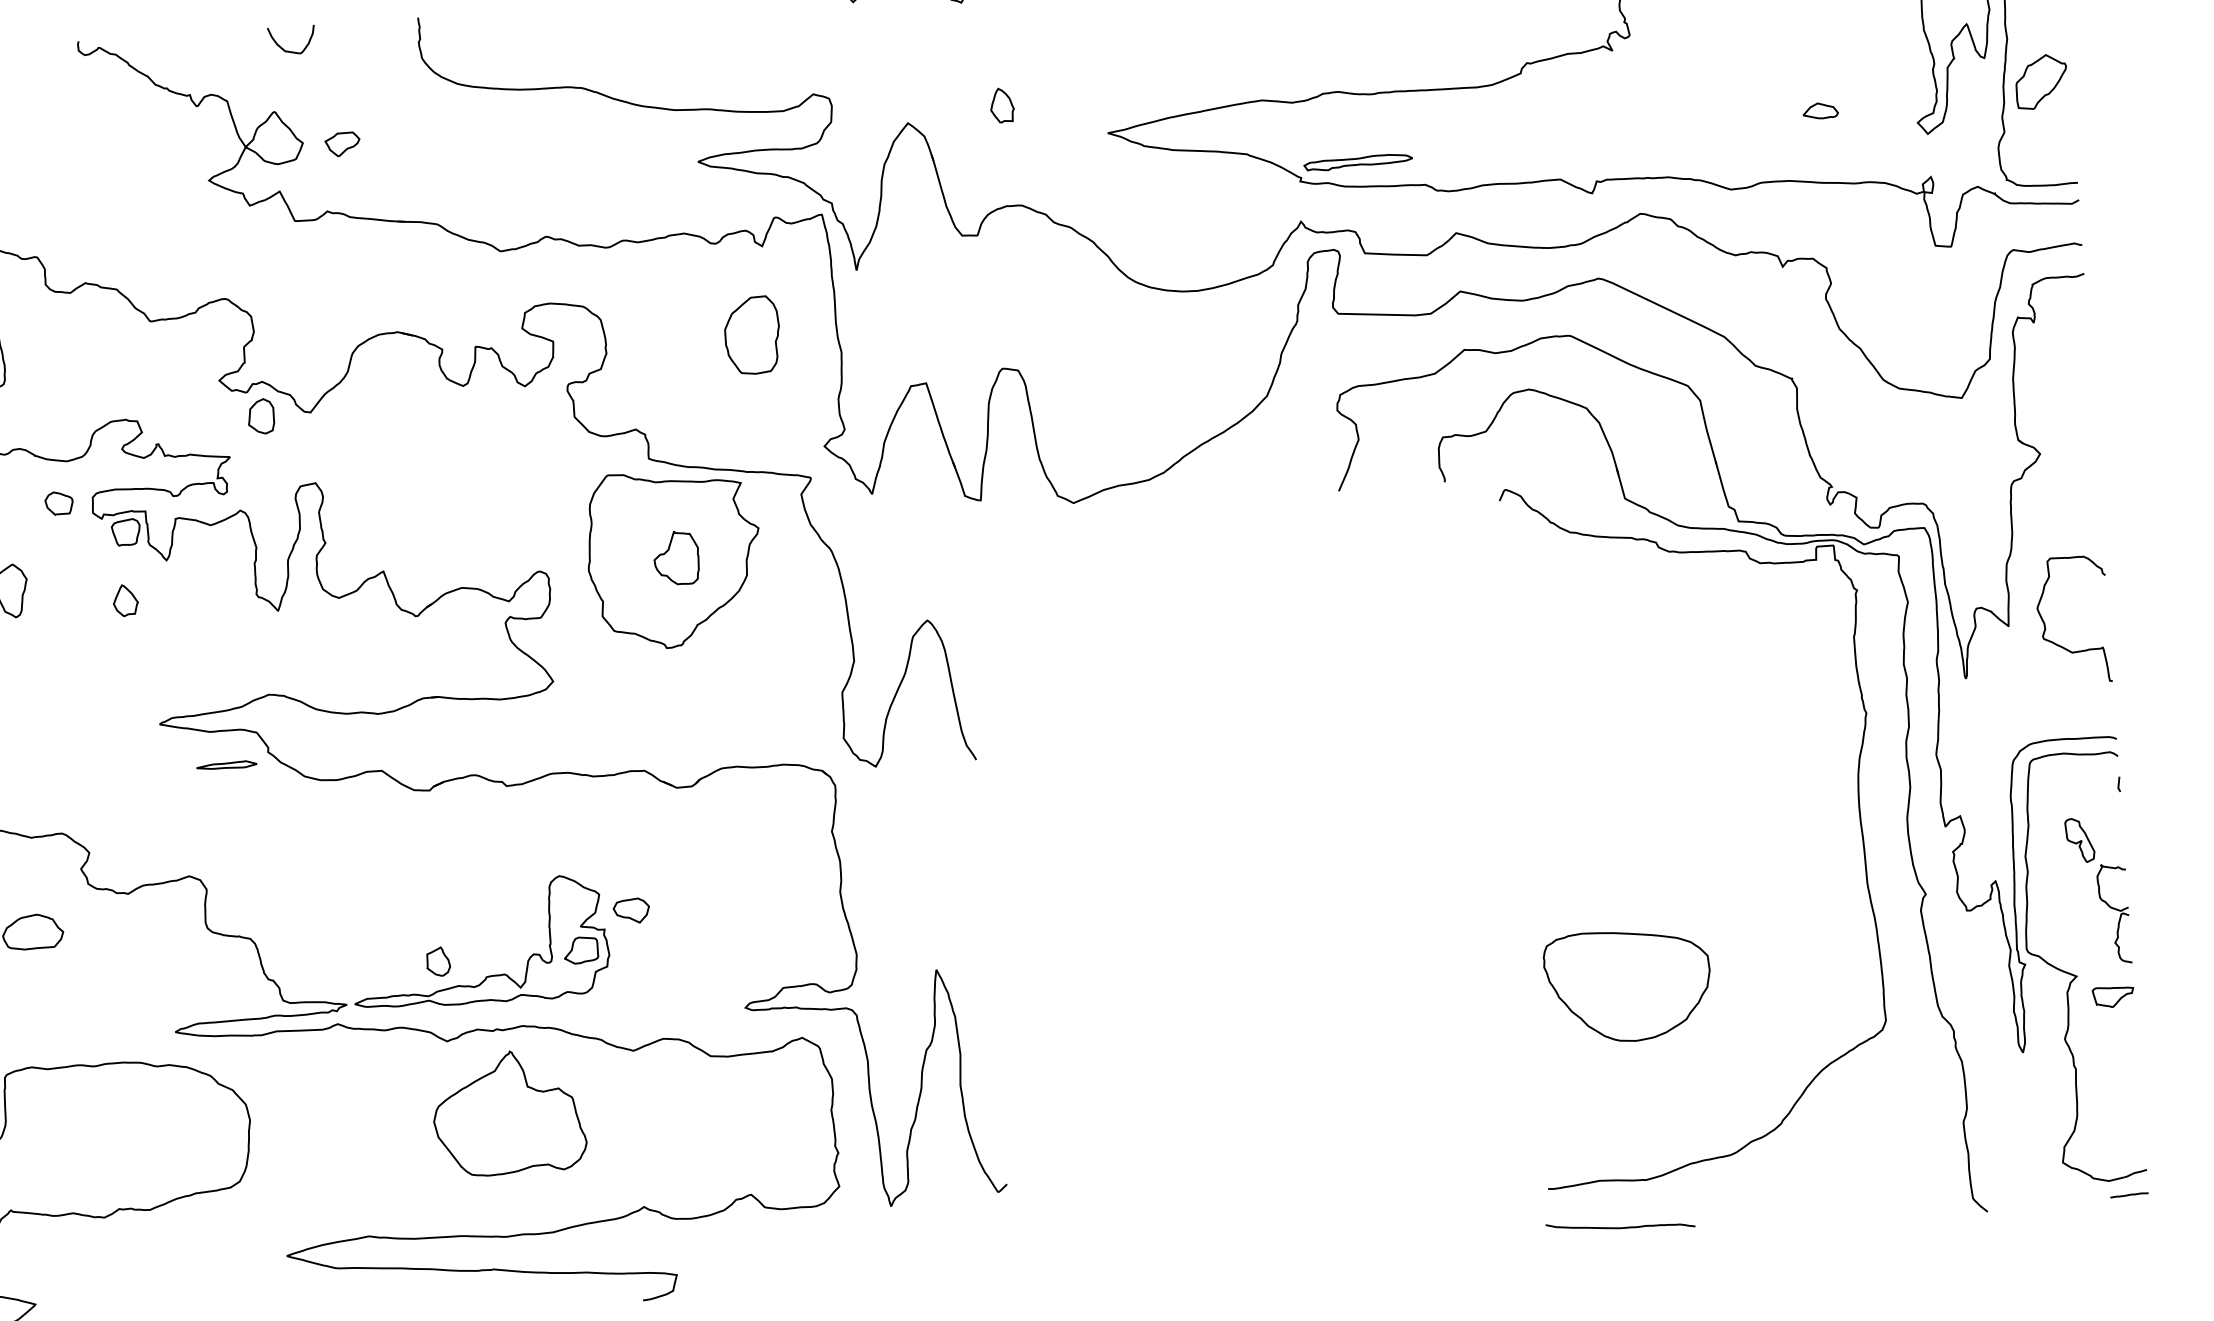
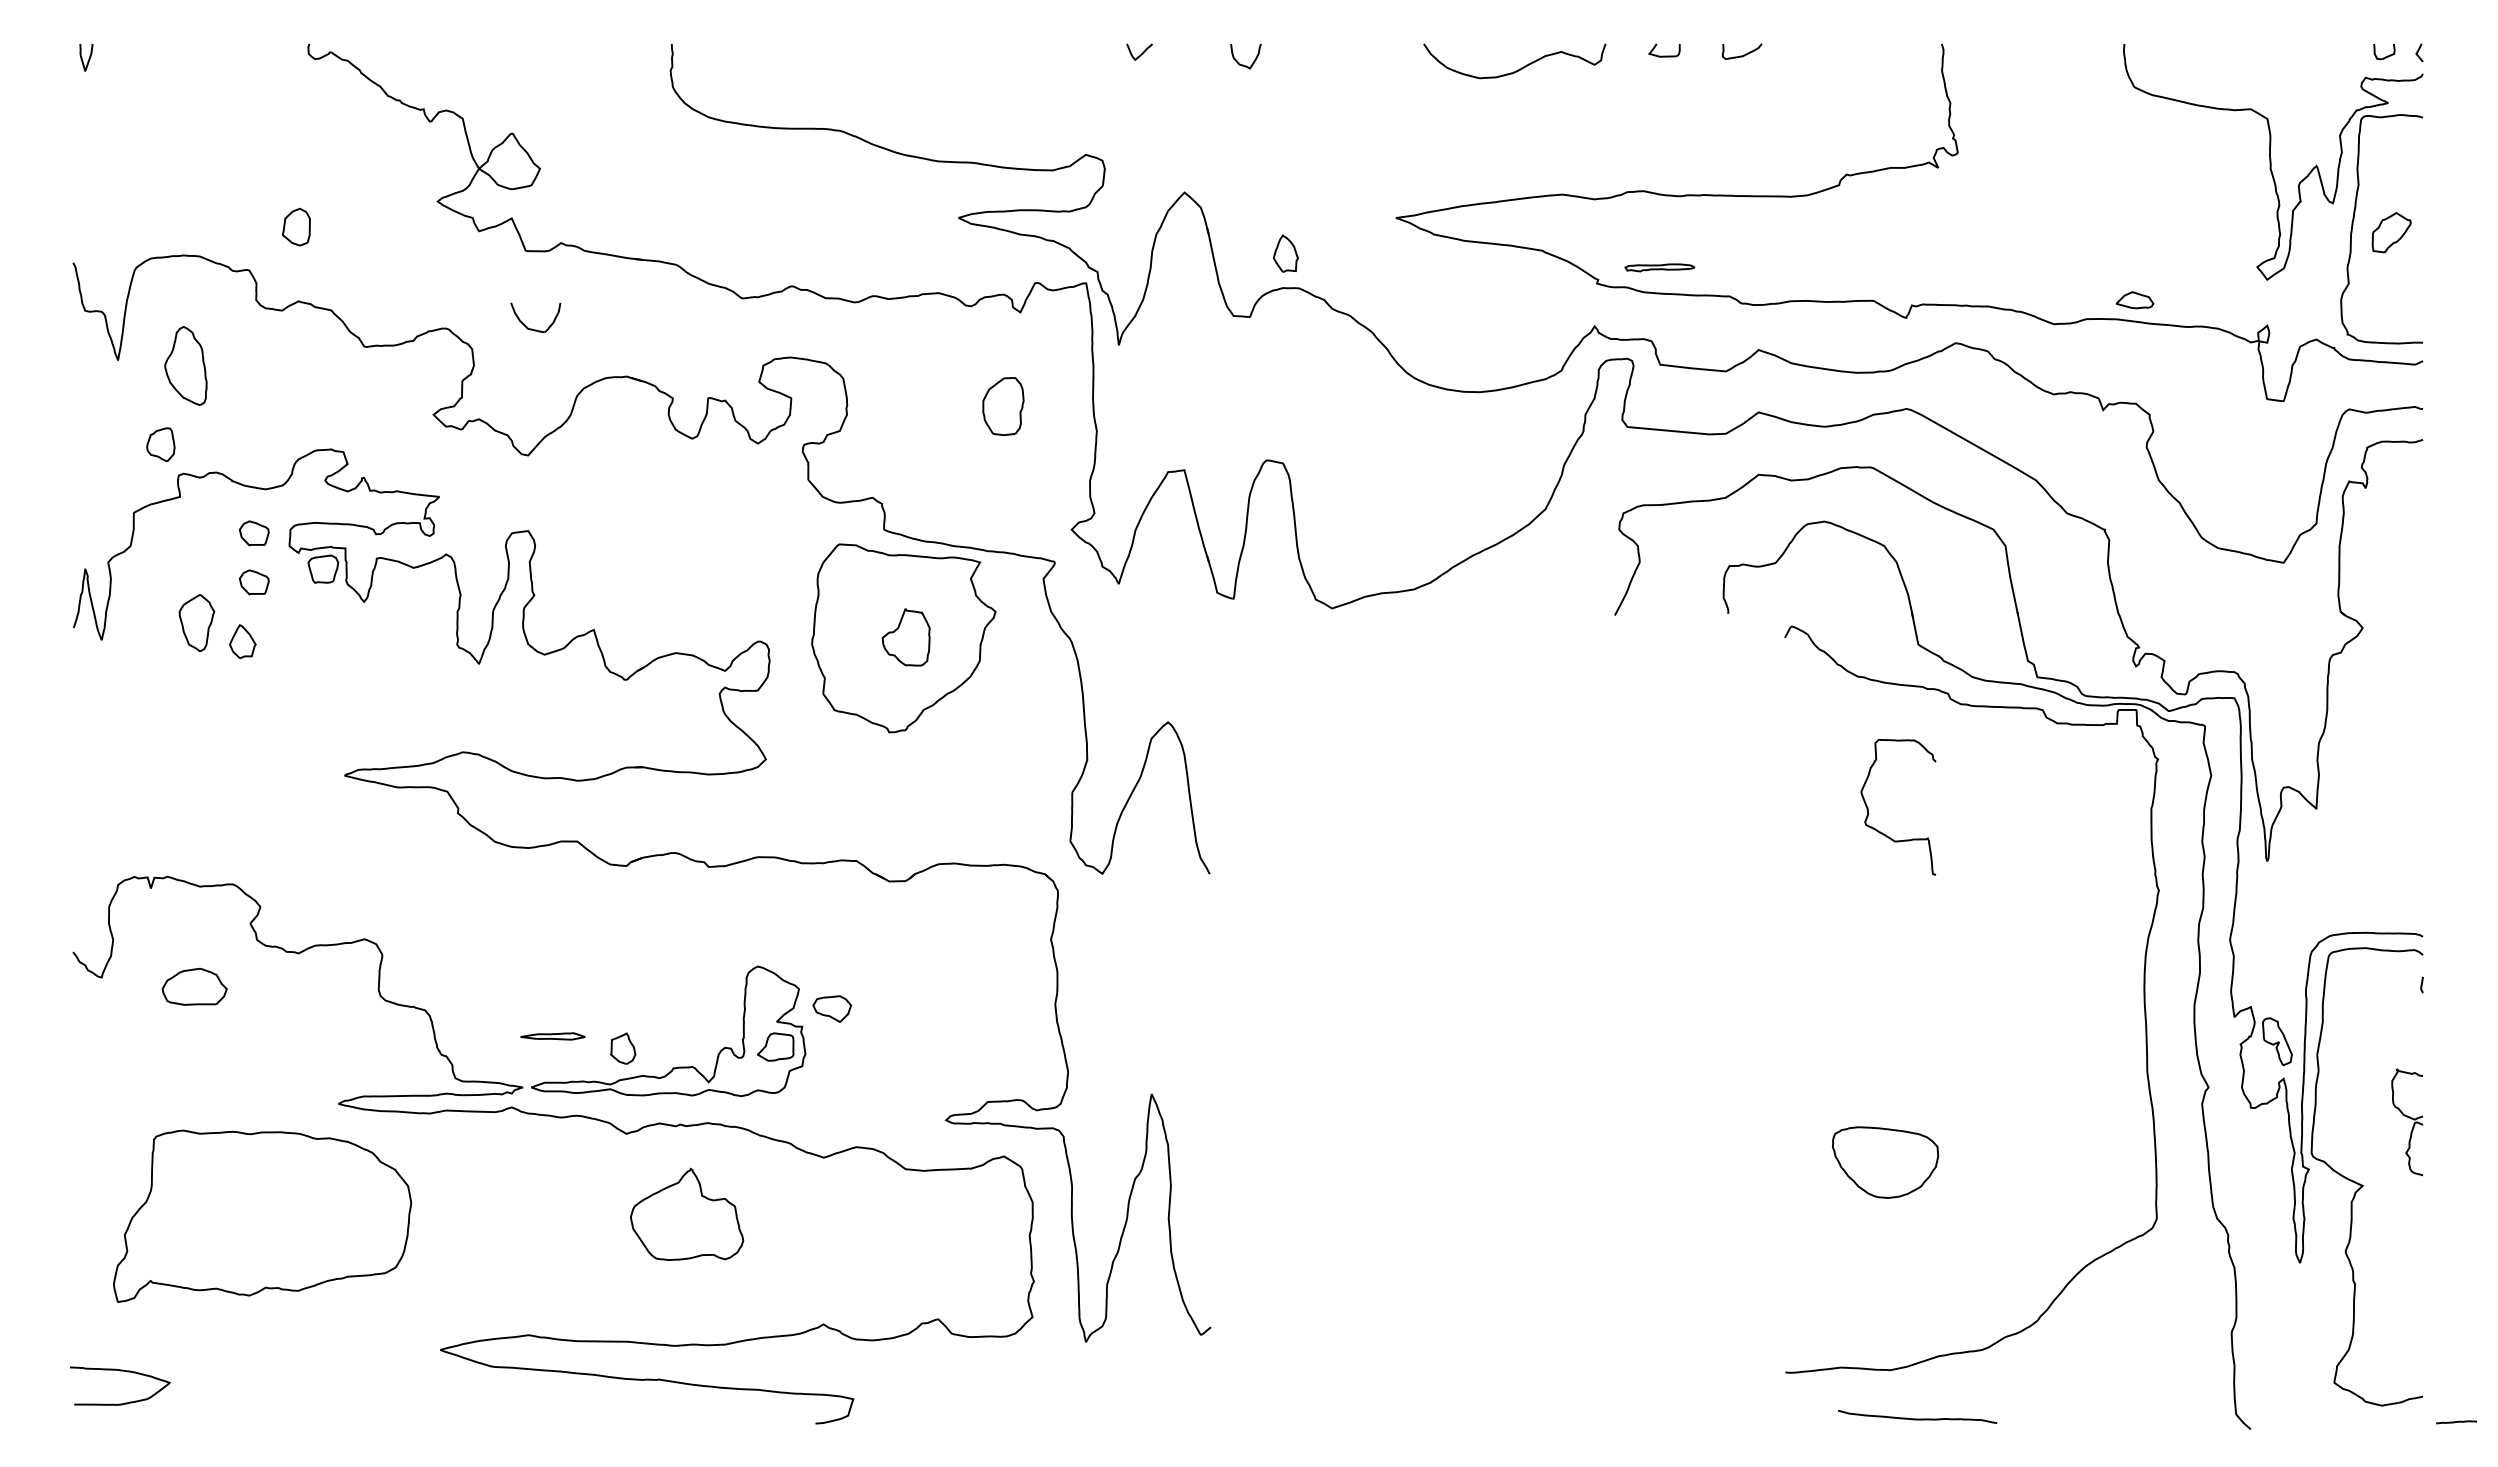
part: (289, 50) -> (532, 328), moved
part: (2041, 81) -> (2391, 232), size x0.7
part: (1001, 105) -> (1285, 253), moved
part: (1820, 111) -> (2134, 300), moved
part: (342, 144) -> (582, 173), removed
part: (1357, 162) -> (1659, 267), size x0.6
part: (752, 335) -> (1003, 406), size x0.7
part: (261, 415) -> (296, 226), moved
part: (62, 549) -> (254, 582), added
part: (125, 600) -> (242, 641), moved
curve: (2061, 645) -> (1884, 833), moved
part: (226, 765) -> (552, 1036), moved
part: (2080, 840) -> (2277, 1041), moved
part: (1628, 985) -> (1885, 1162), size x0.6
part: (2112, 997) -> (2399, 1210), removed
part: (508, 1113) -> (686, 1214), size x0.7
line: (2129, 1195) -> (2456, 1422), moved
curve: (1620, 1227) -> (1917, 1418), moved

